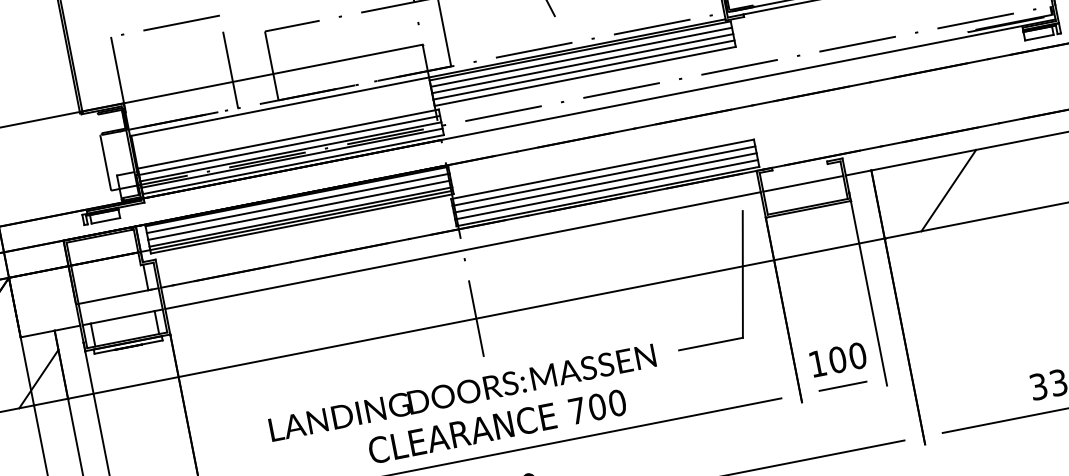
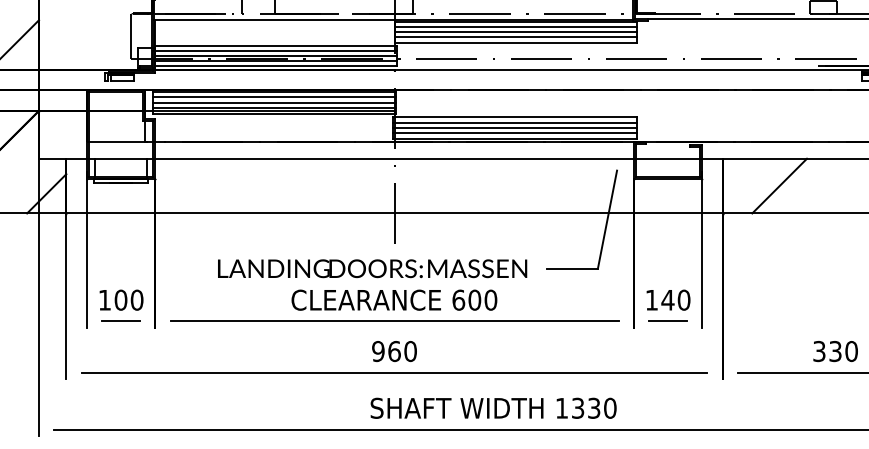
text: (836, 359) -> (667, 299), 100 -> 140
text: (576, 410) -> (458, 299), 700 -> 600

